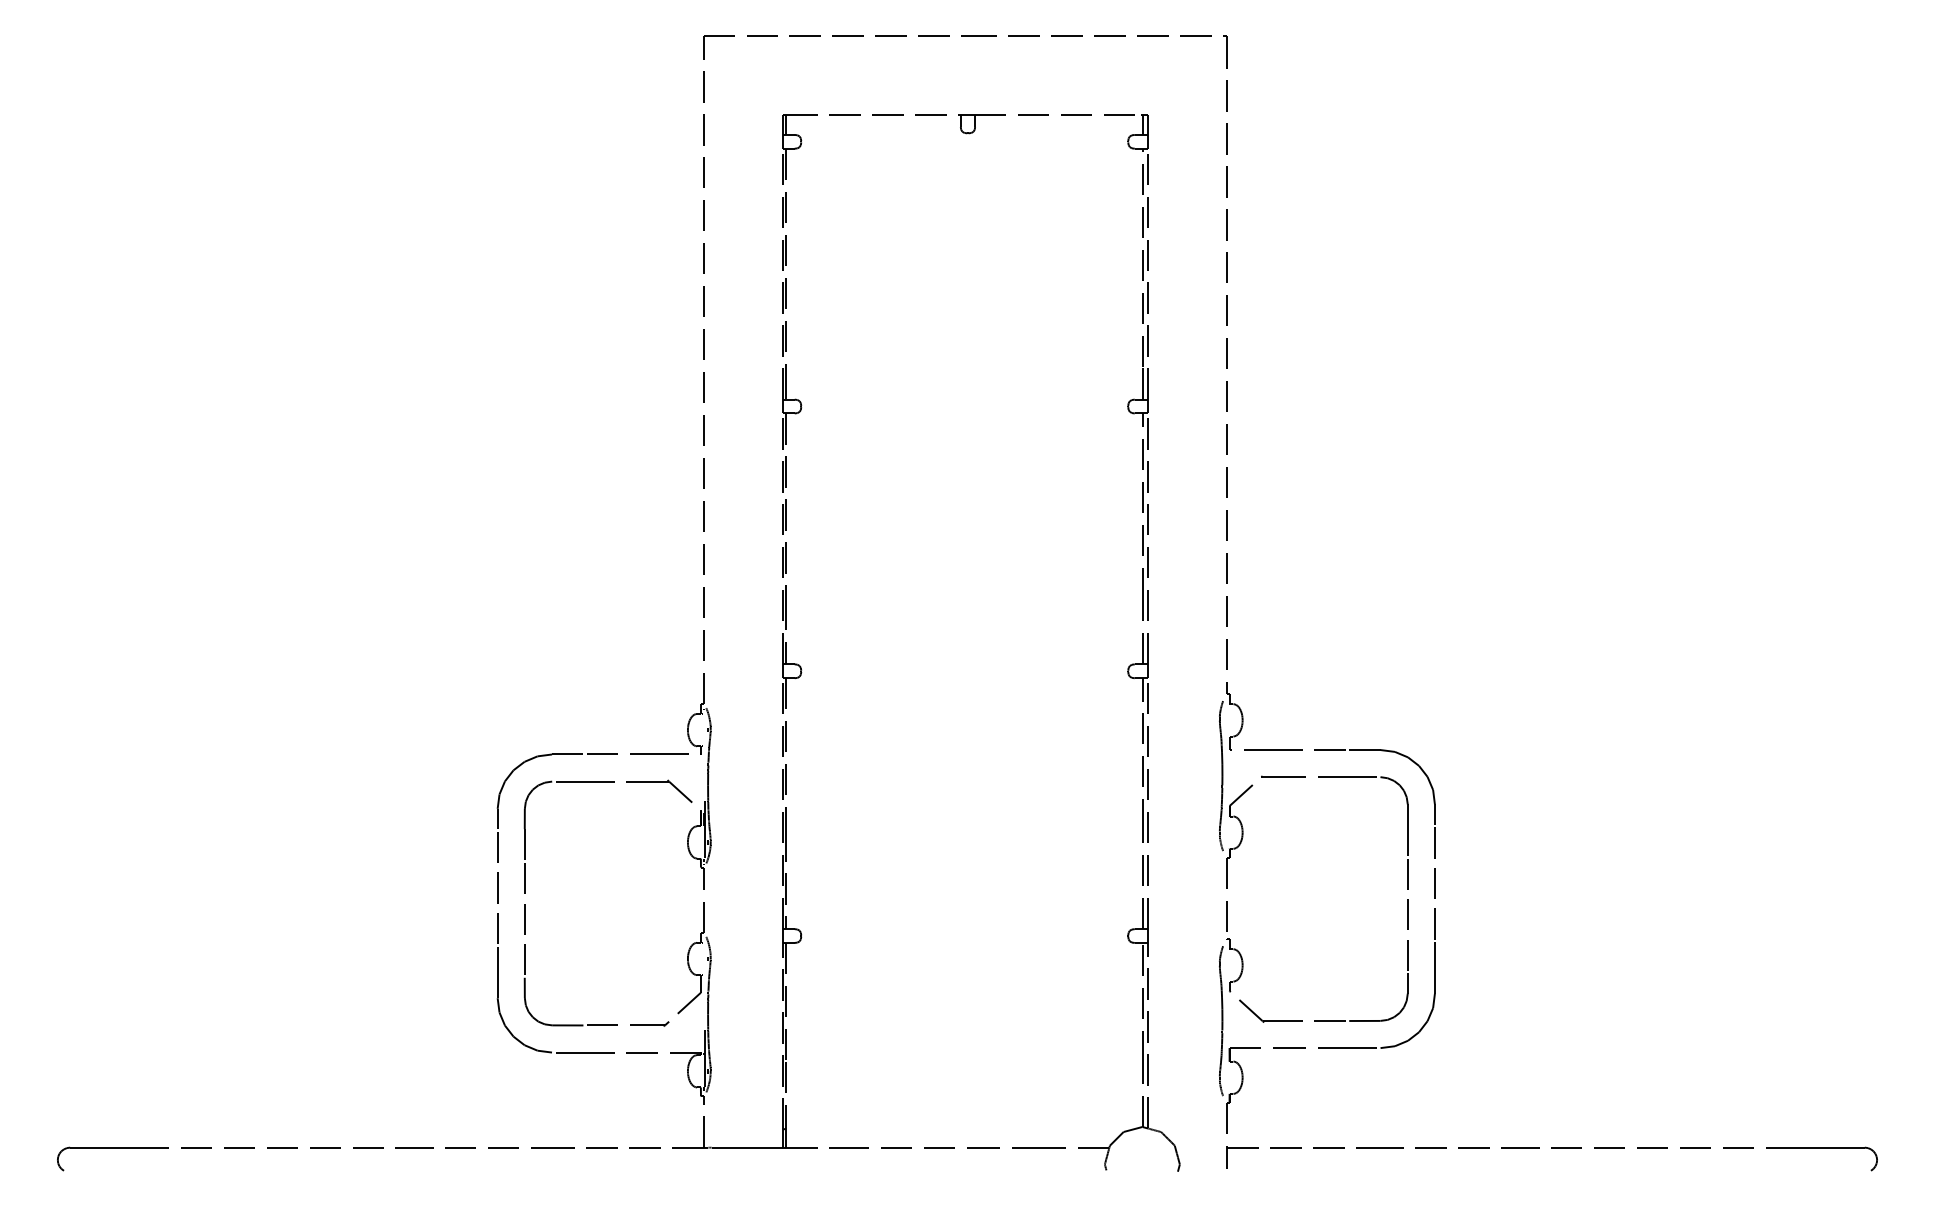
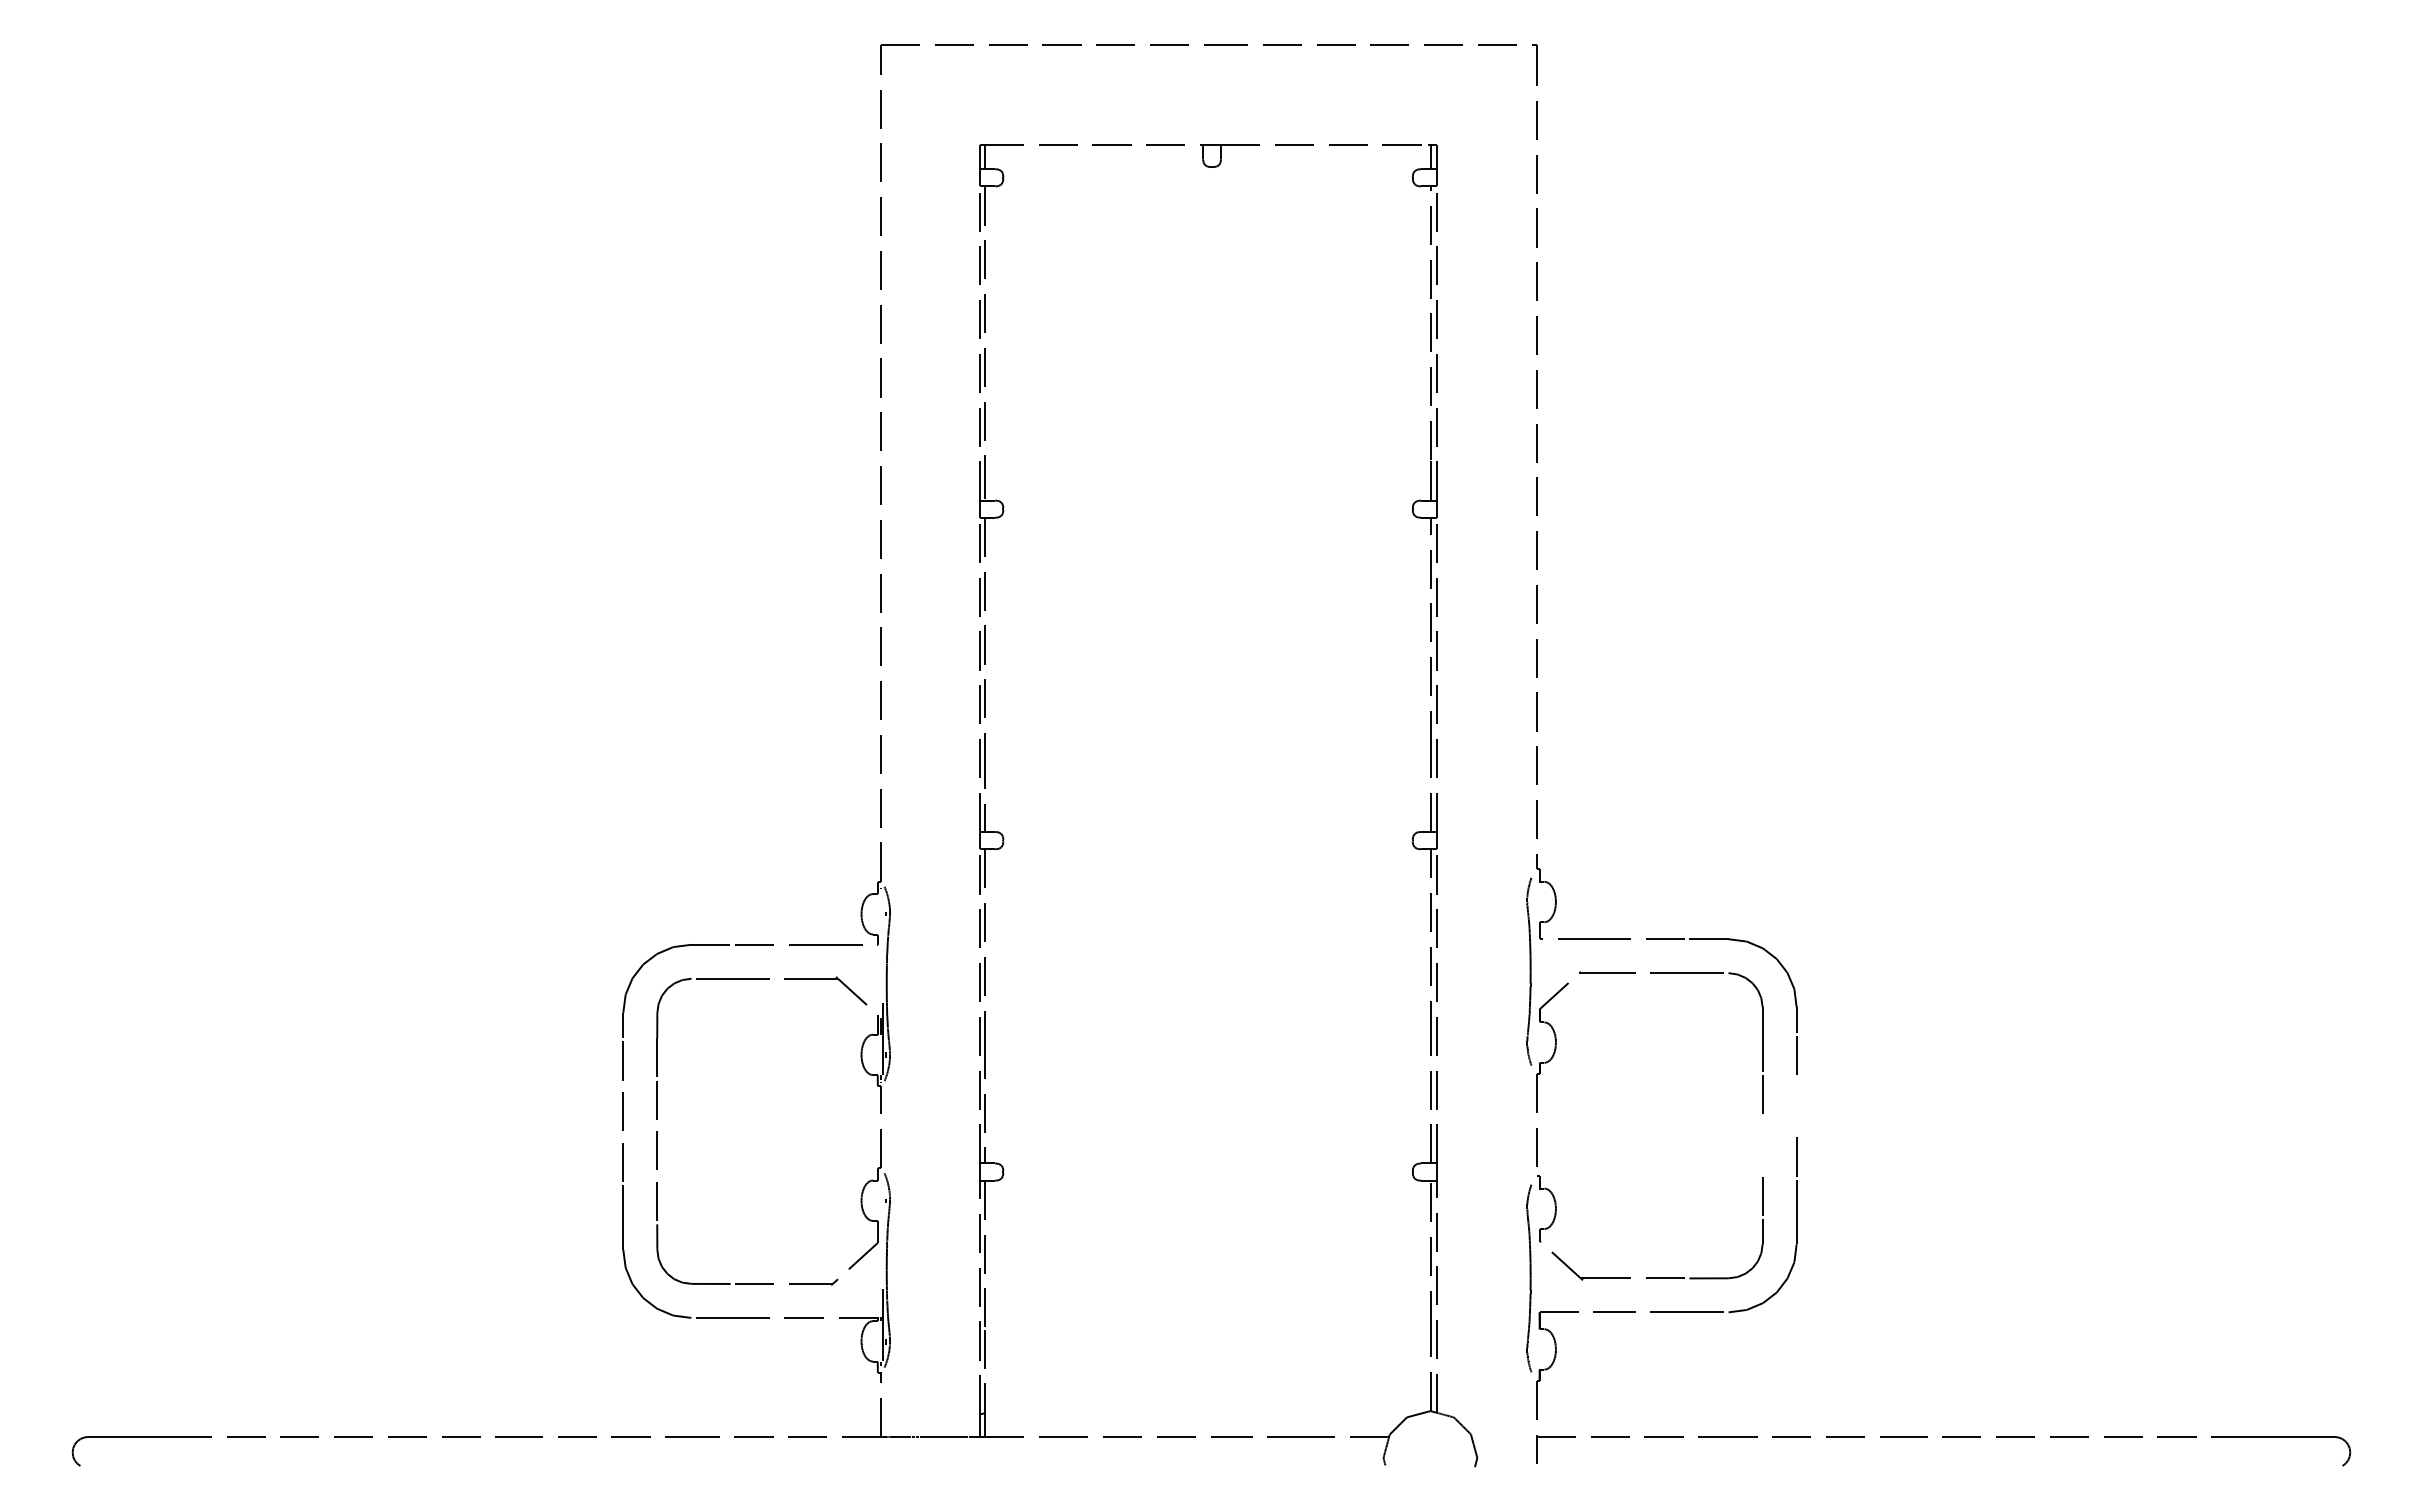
line: (1434, 883) -> (1796, 1106), removed
line: (1407, 914) -> (1762, 1145), removed

